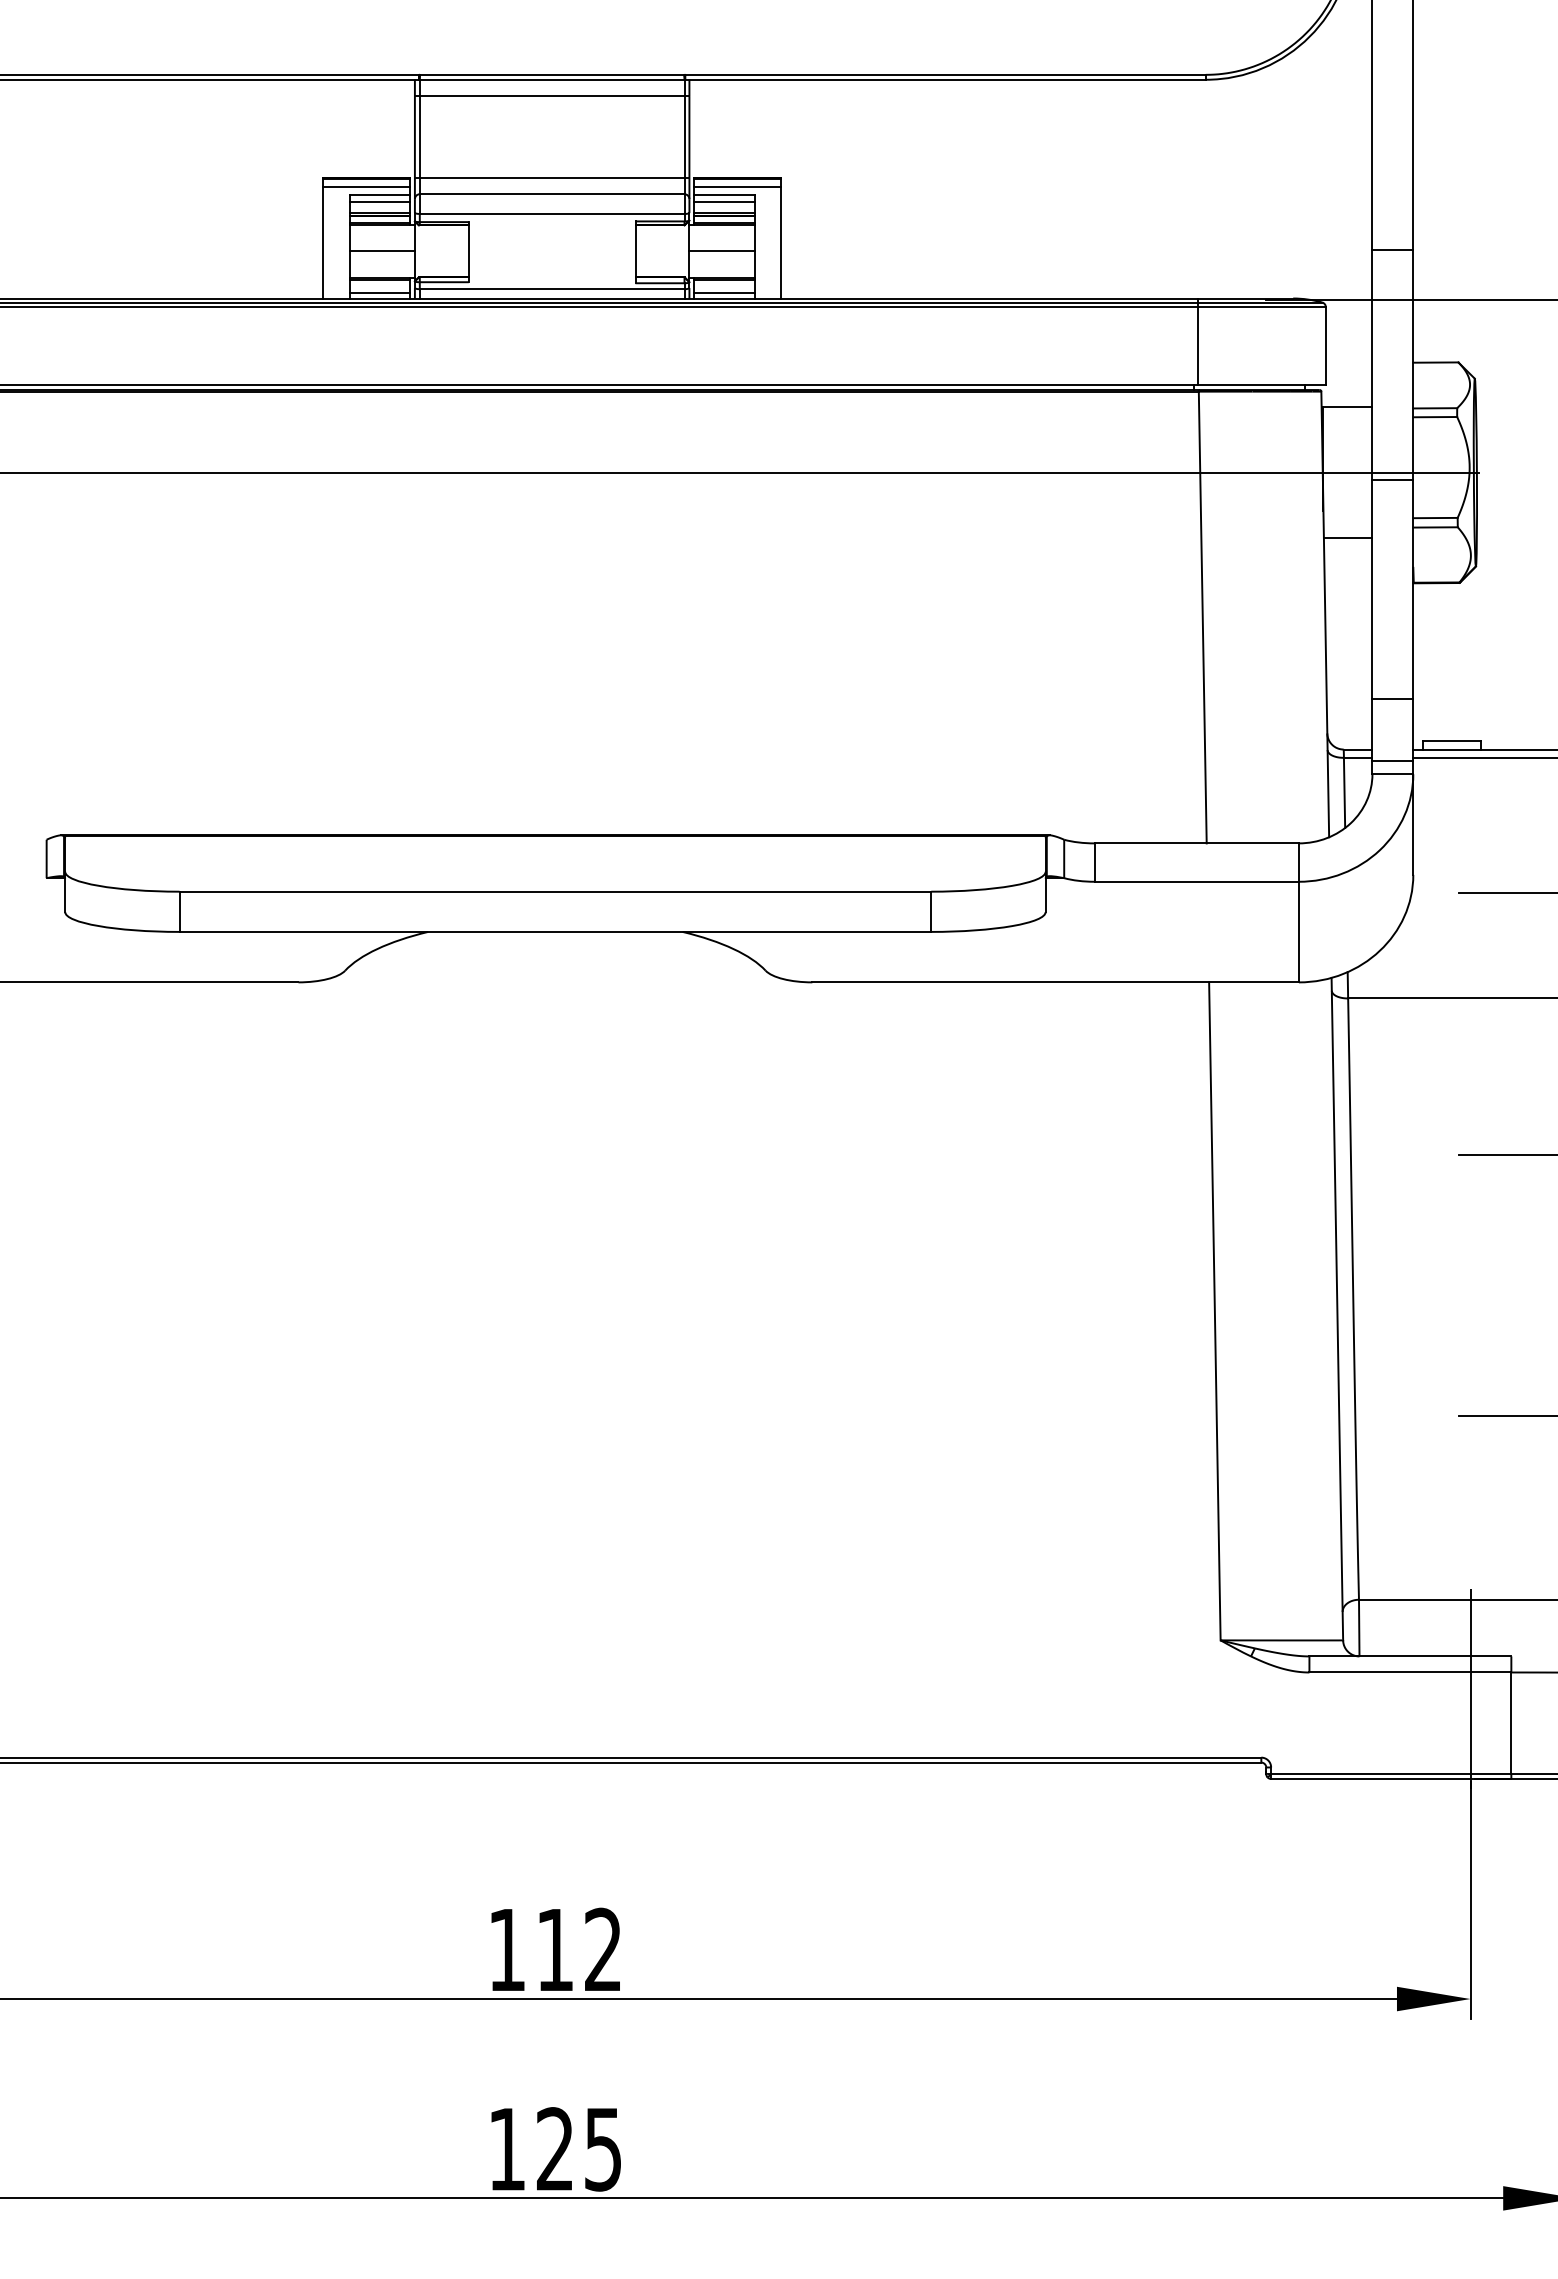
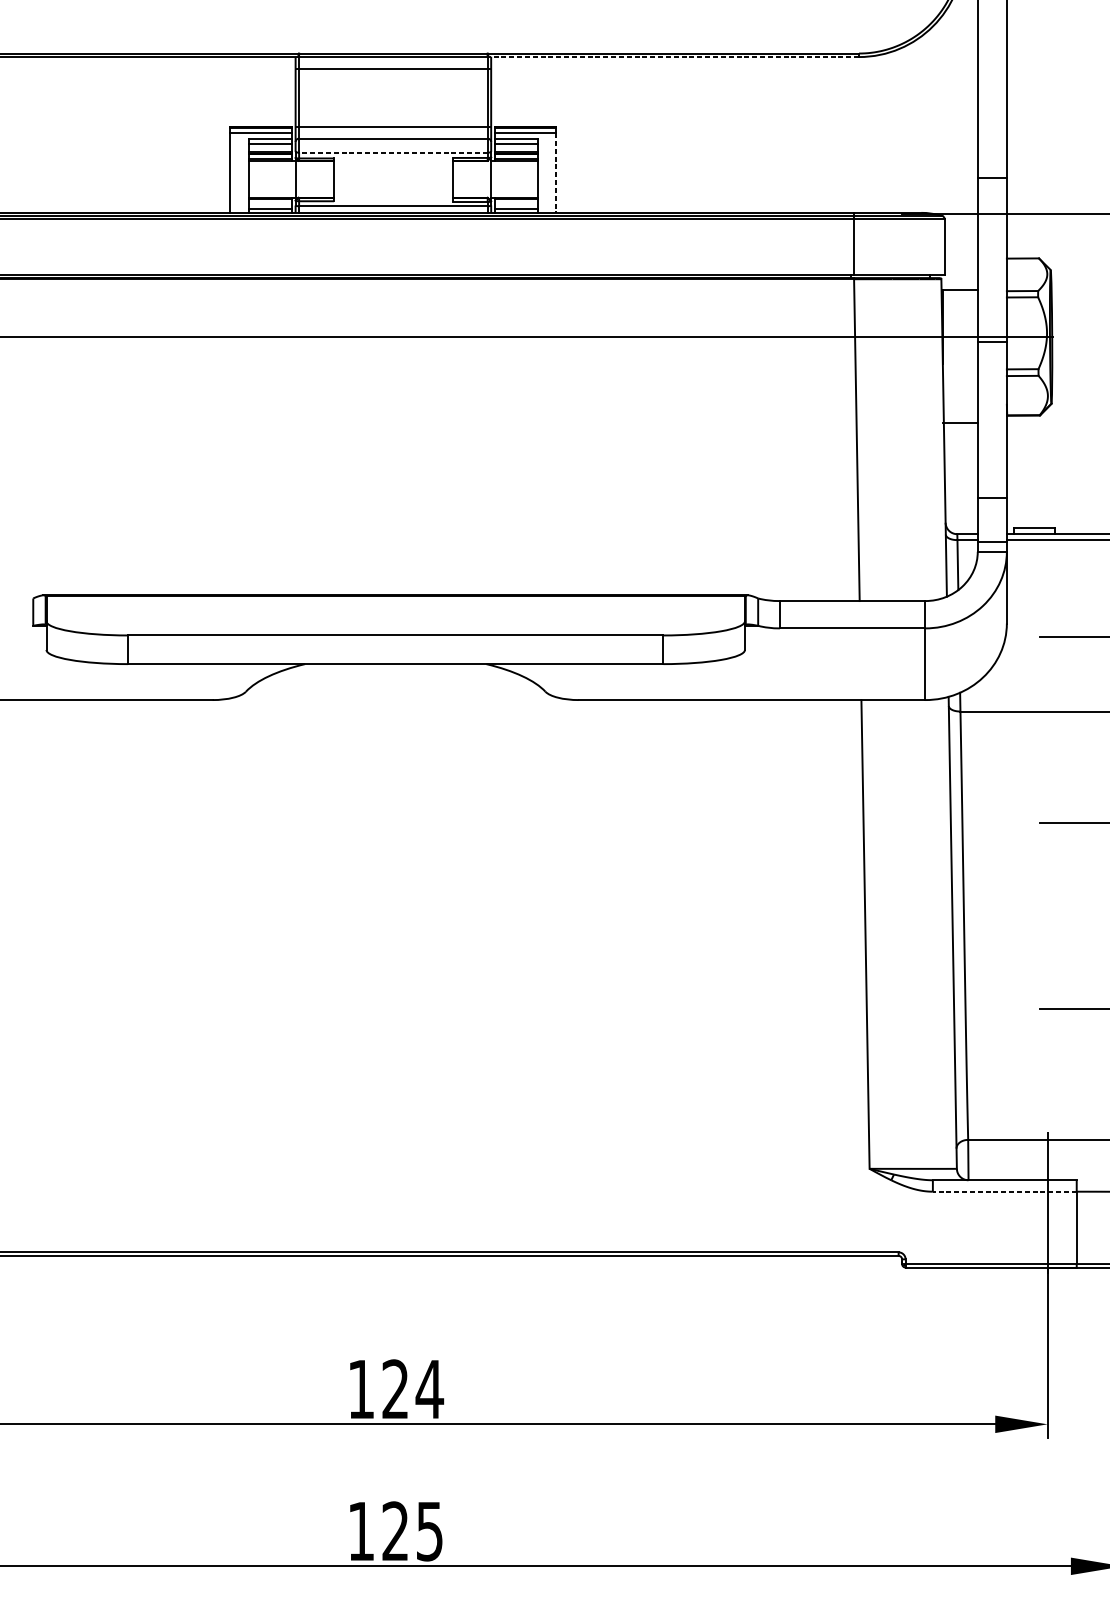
line: (945, 79) -> (673, 56), solid -> dashed
line: (551, 213) -> (392, 152), solid -> dashed
line: (780, 242) -> (556, 172), solid -> dashed
line: (381, 251) -> (271, 179), removed
line: (721, 251) -> (514, 179), removed
line: (1347, 538) -> (959, 423), moved
line: (1410, 1672) -> (1004, 1191), solid -> dashed
text: (580, 1948) -> (413, 1388), 112 -> 124

